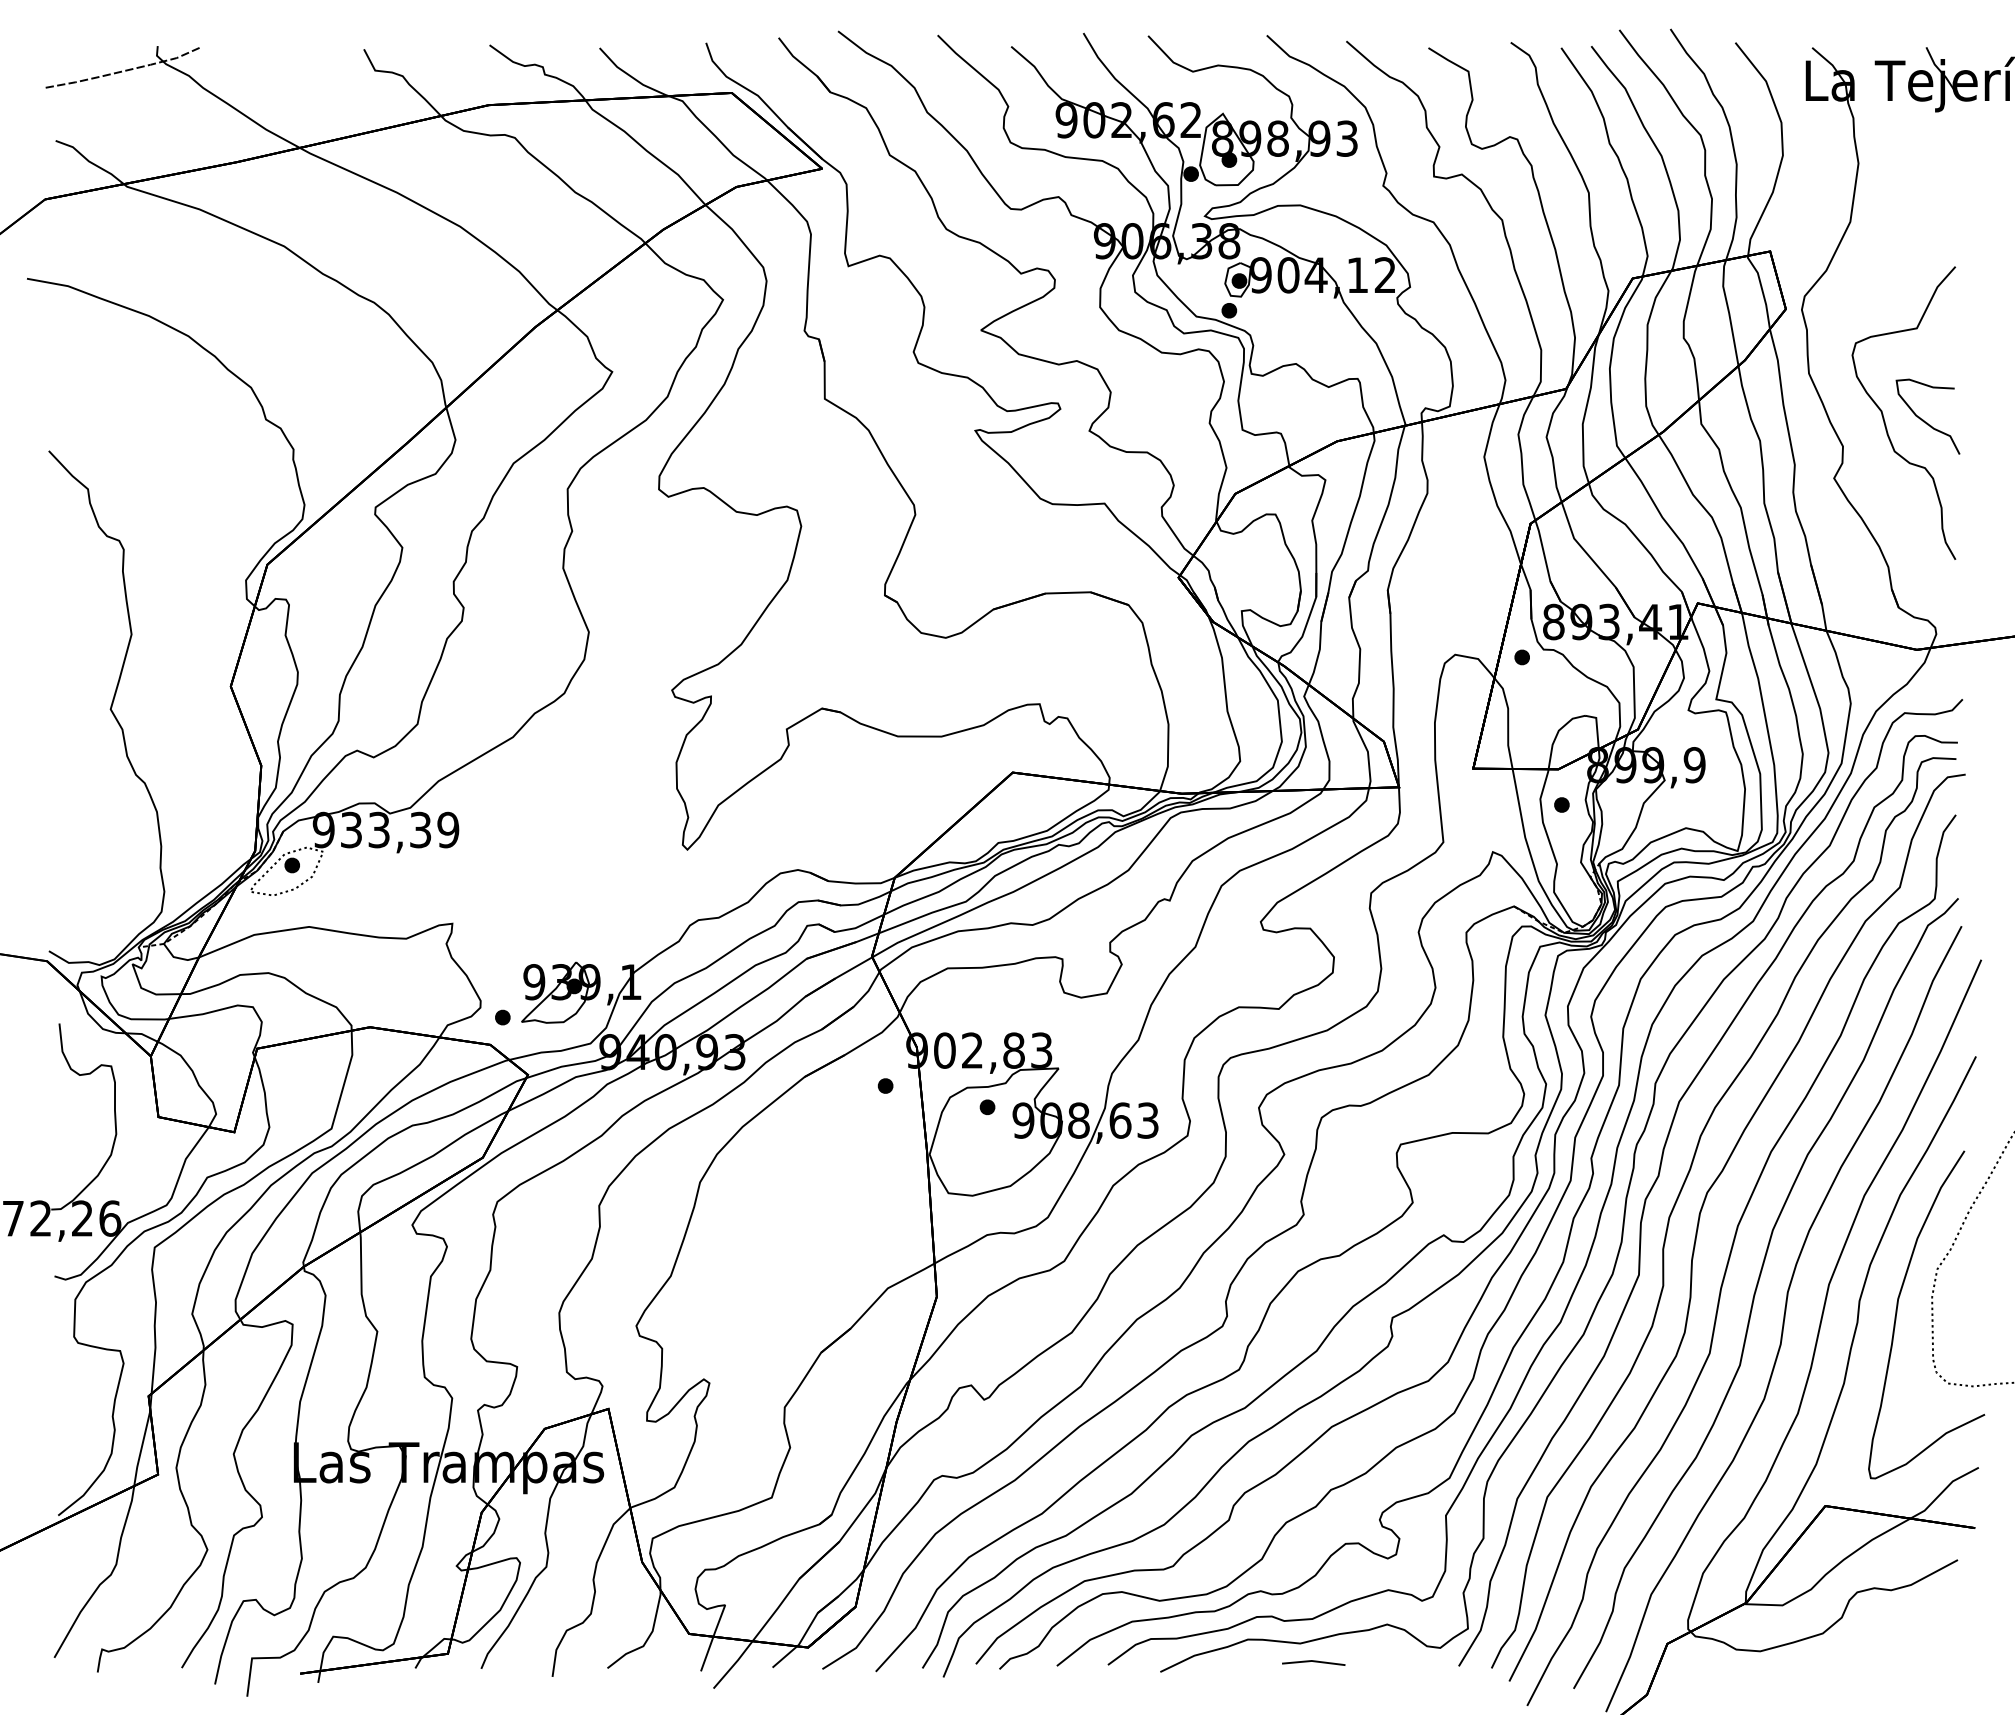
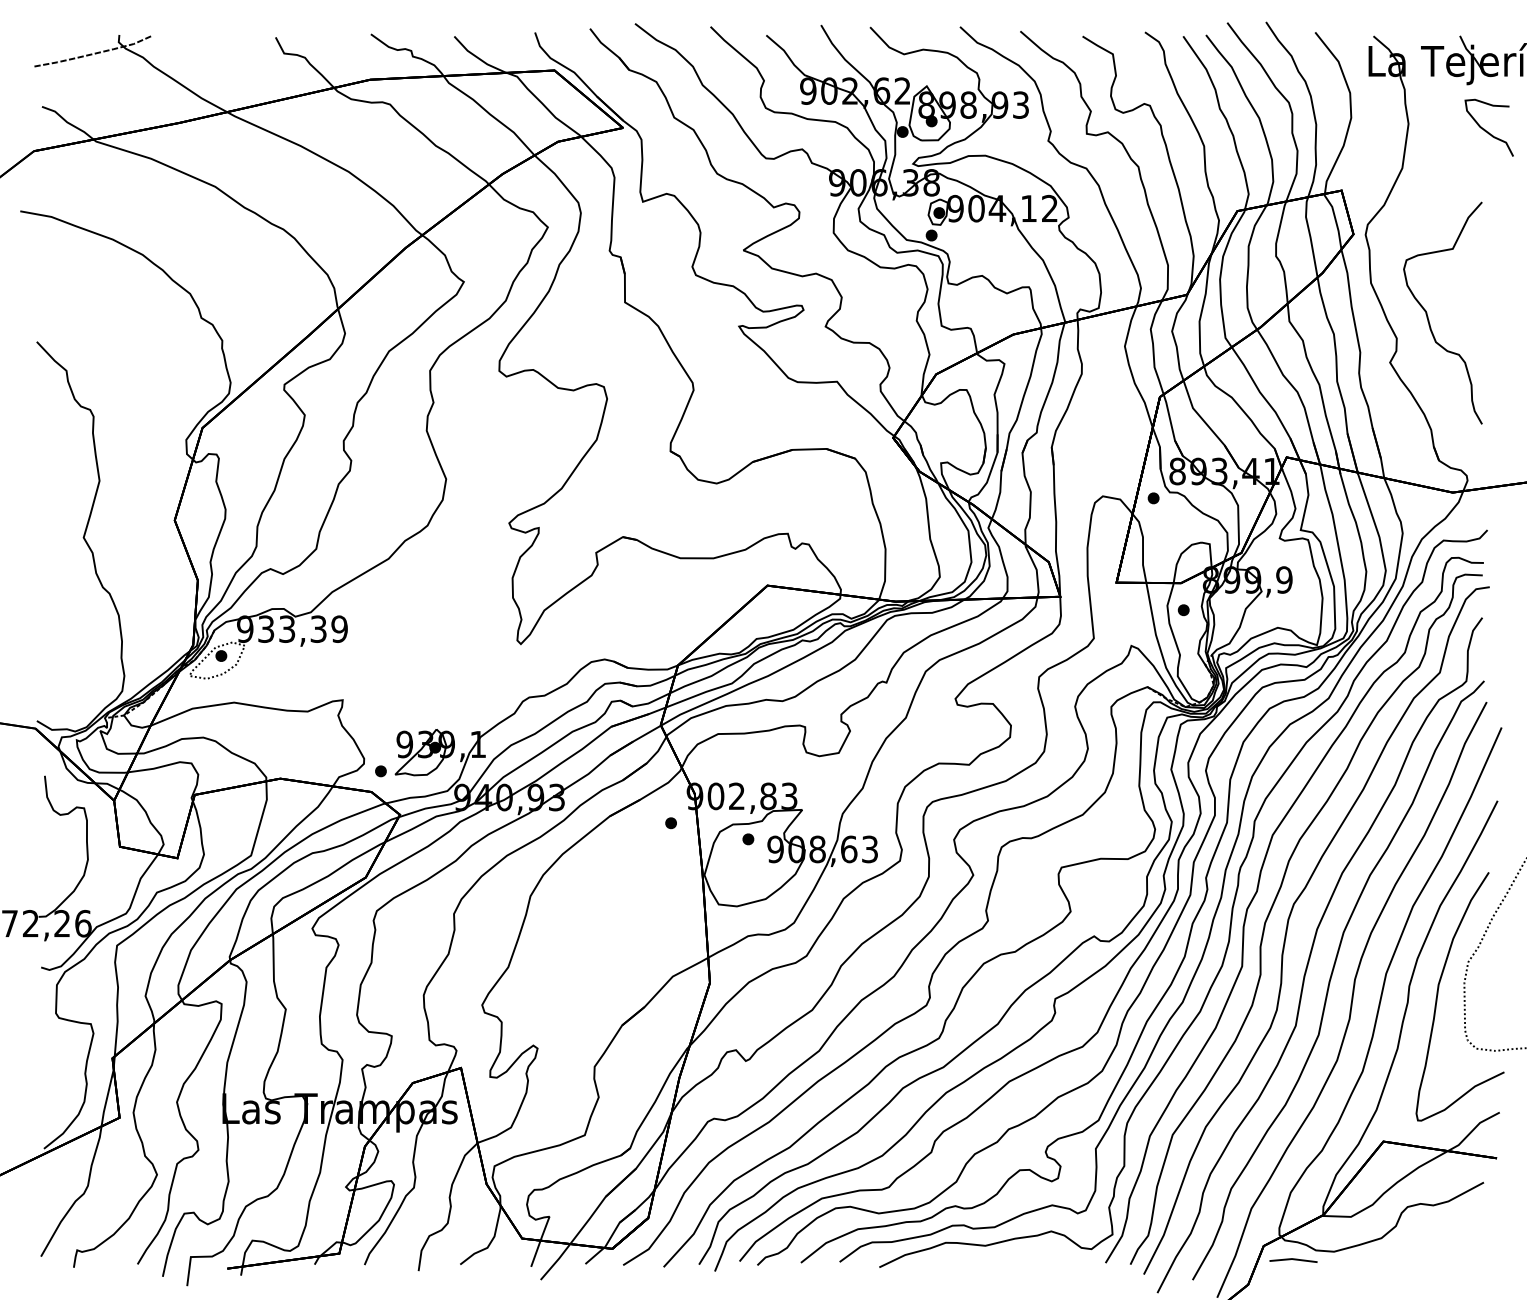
curve: (1923, 419) -> (1485, 130), moved
line: (1313, 1662) -> (1293, 1260), moved

